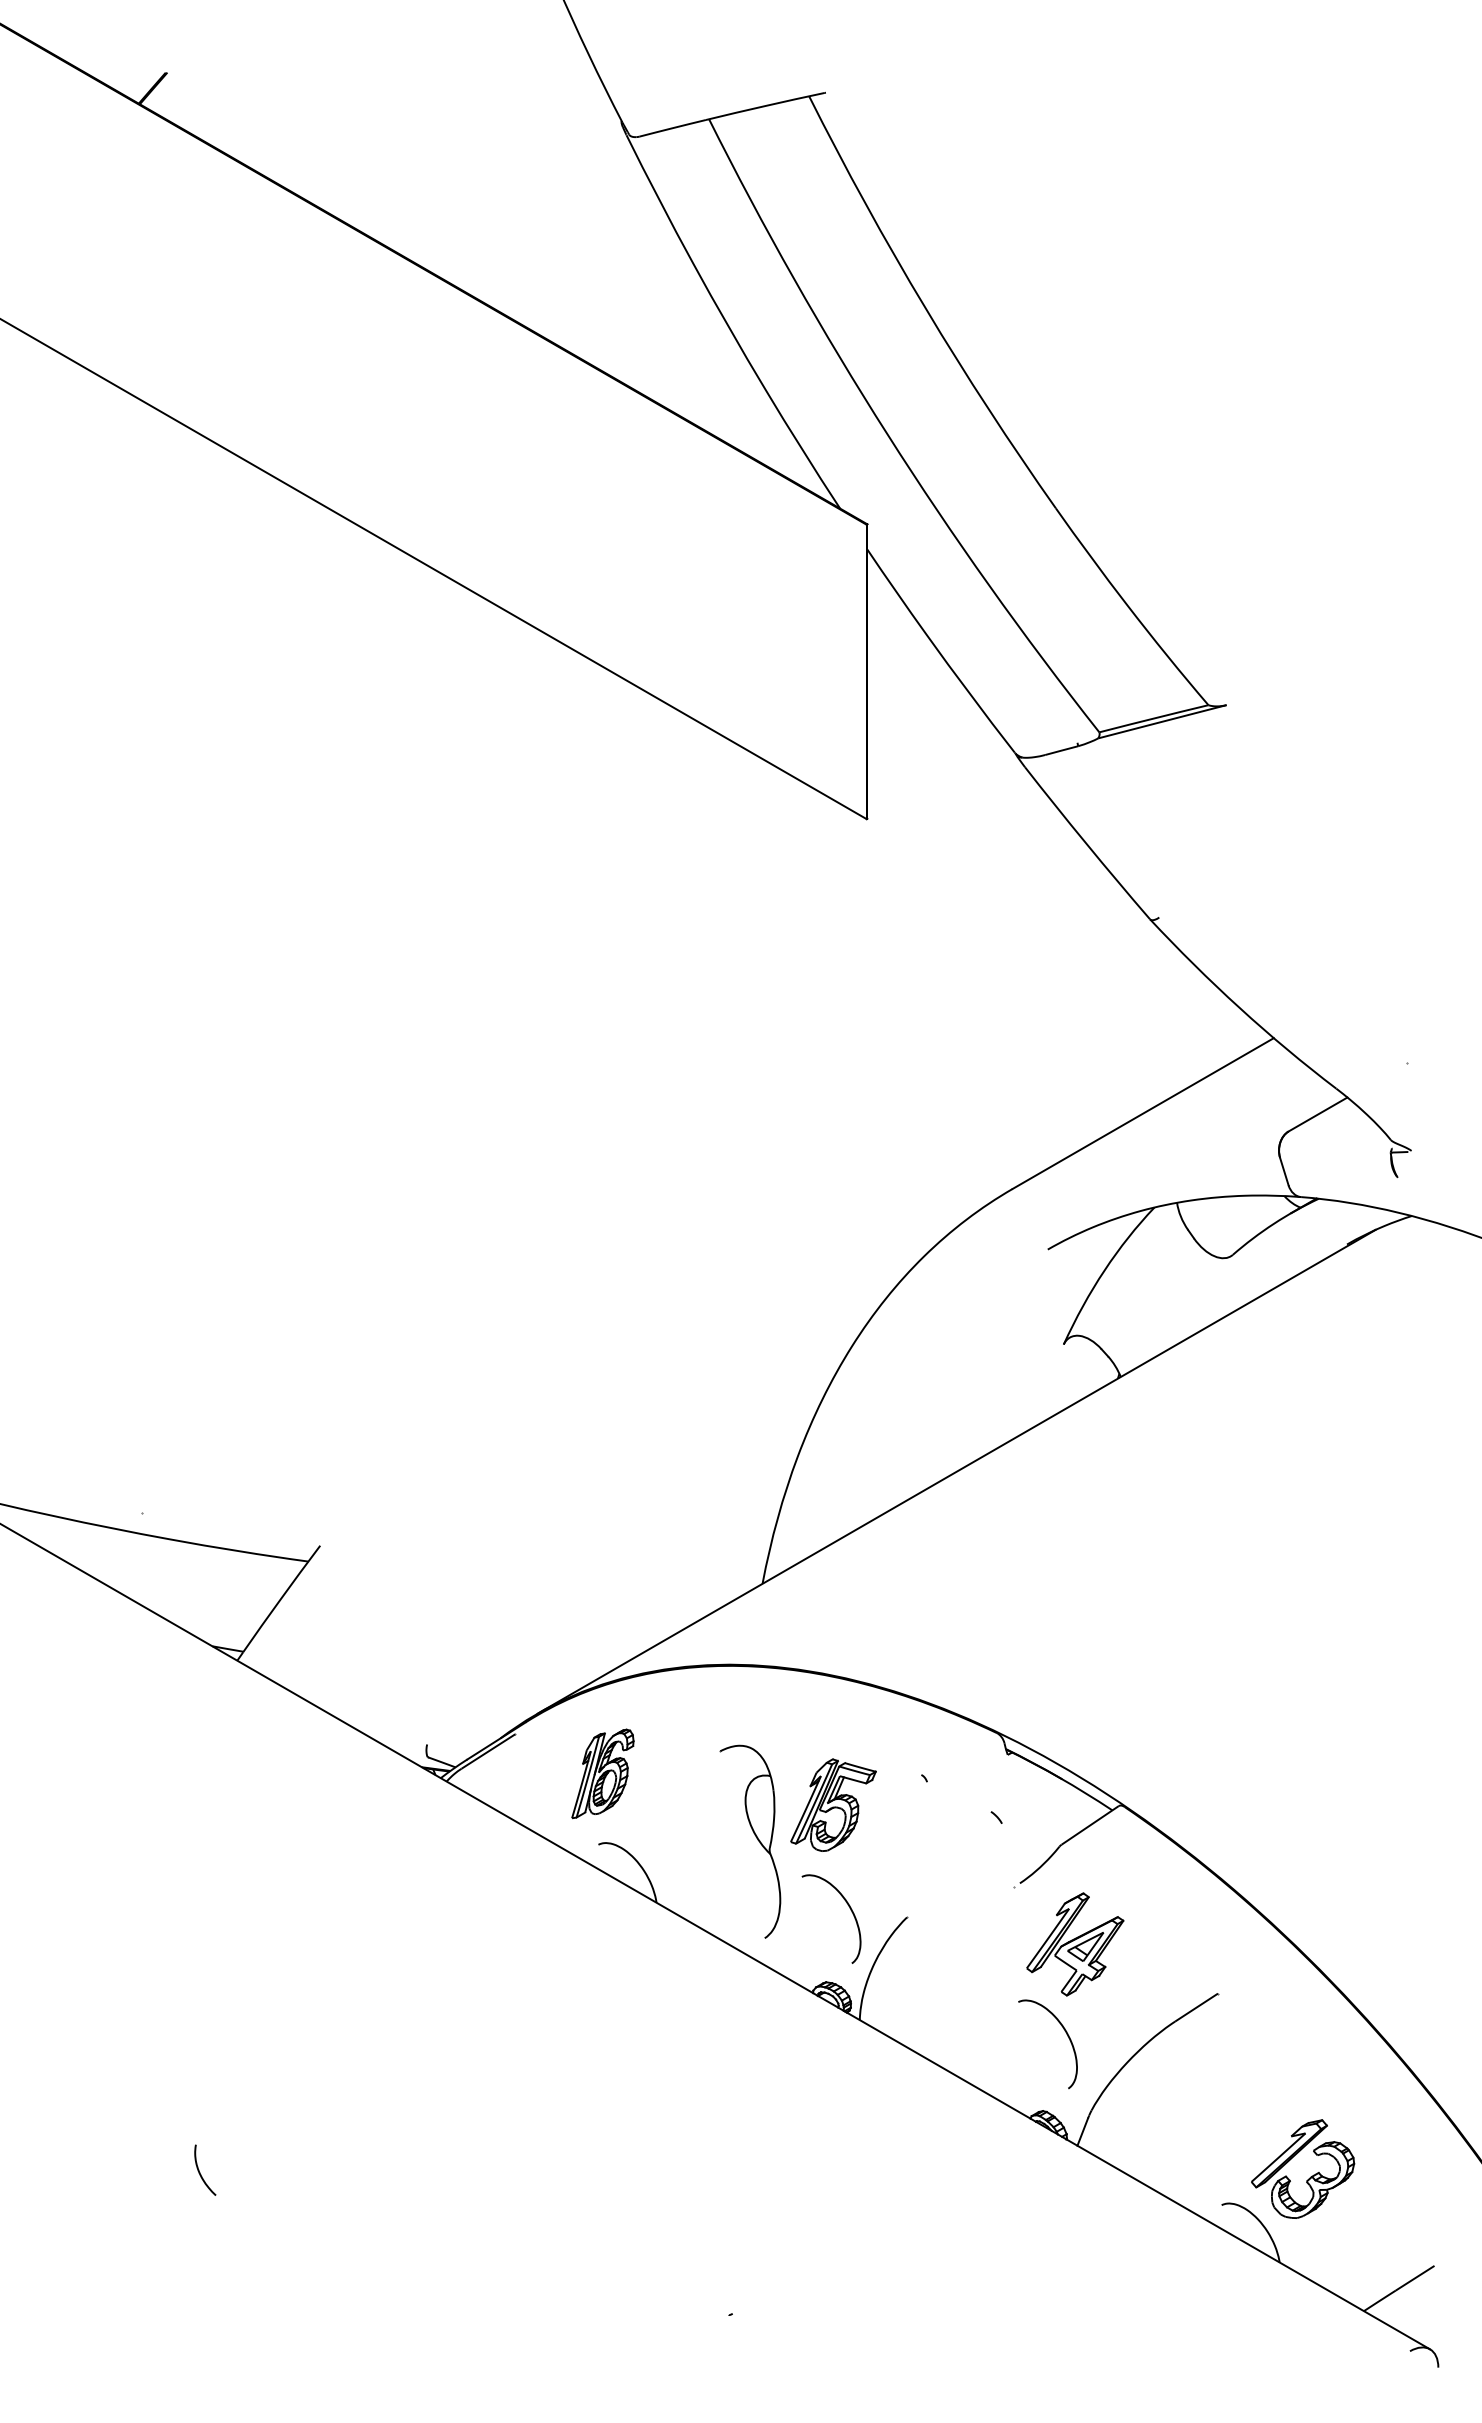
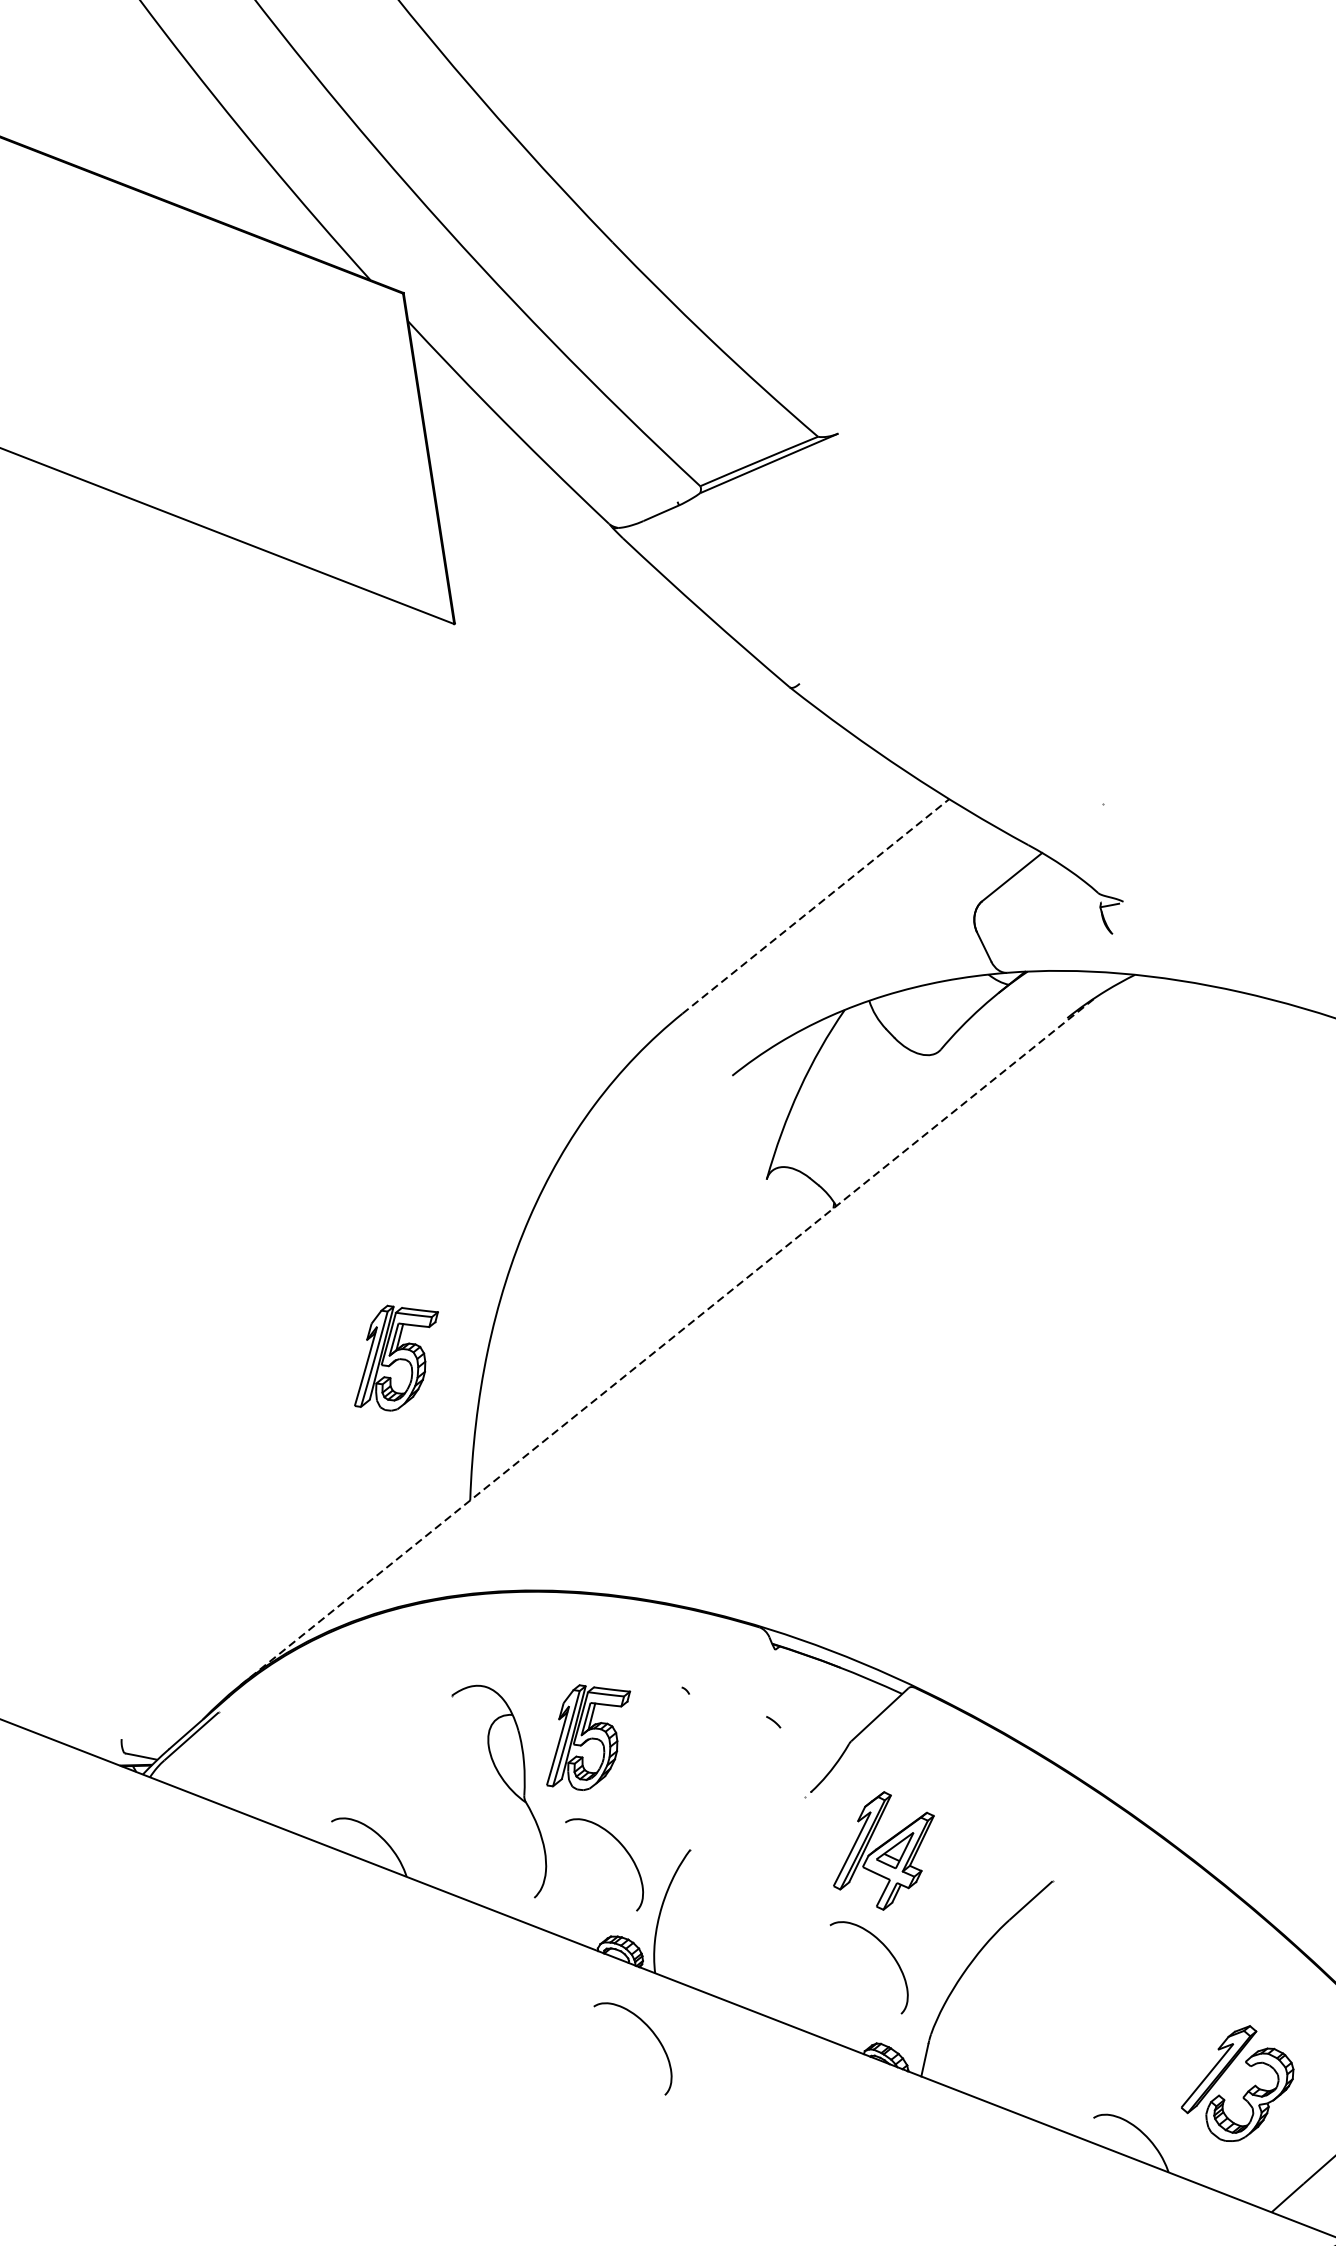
line: (1143, 1113) -> (816, 906), solid -> dashed
part: (717, 1448) -> (396, 1356), added
line: (956, 1471) -> (668, 1340), solid -> dashed
part: (602, 1773) -> (323, 1741), removed
curve: (849, 2072) -> (652, 2033), added
part: (1310, 2176) -> (1246, 2091), moved

